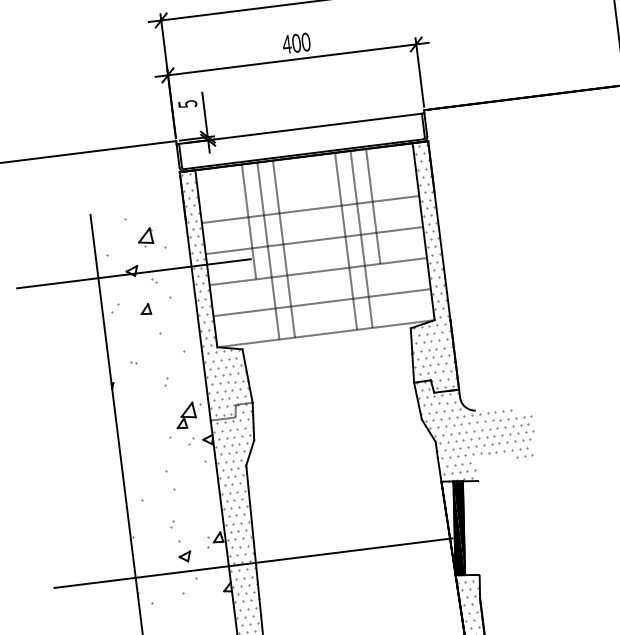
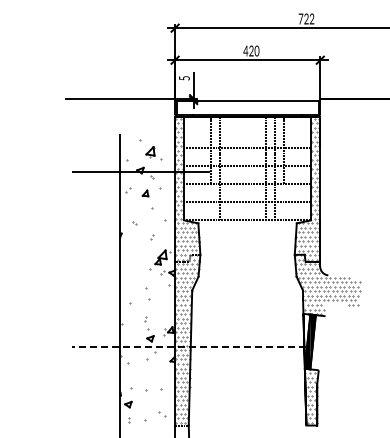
text: (296, 45) -> (251, 52), 400 -> 420
line: (284, 248) -> (229, 168), removed
line: (253, 563) -> (189, 347), solid -> dashed

